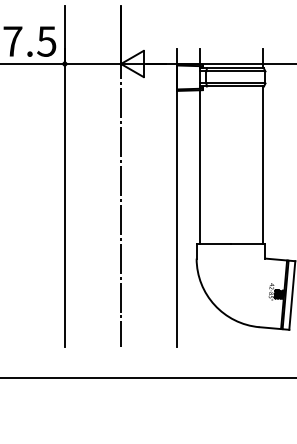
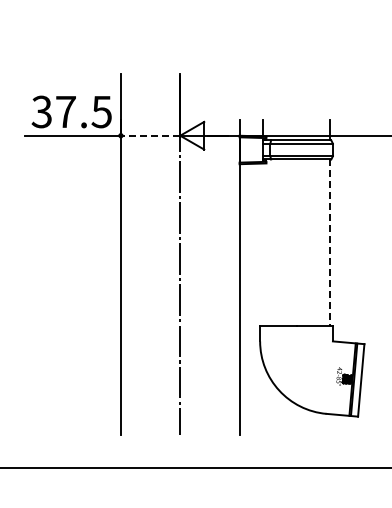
line: (92, 63) -> (150, 135), solid -> dashed
line: (262, 165) -> (329, 243), solid -> dashed
line: (199, 166) -> (263, 244), removed

